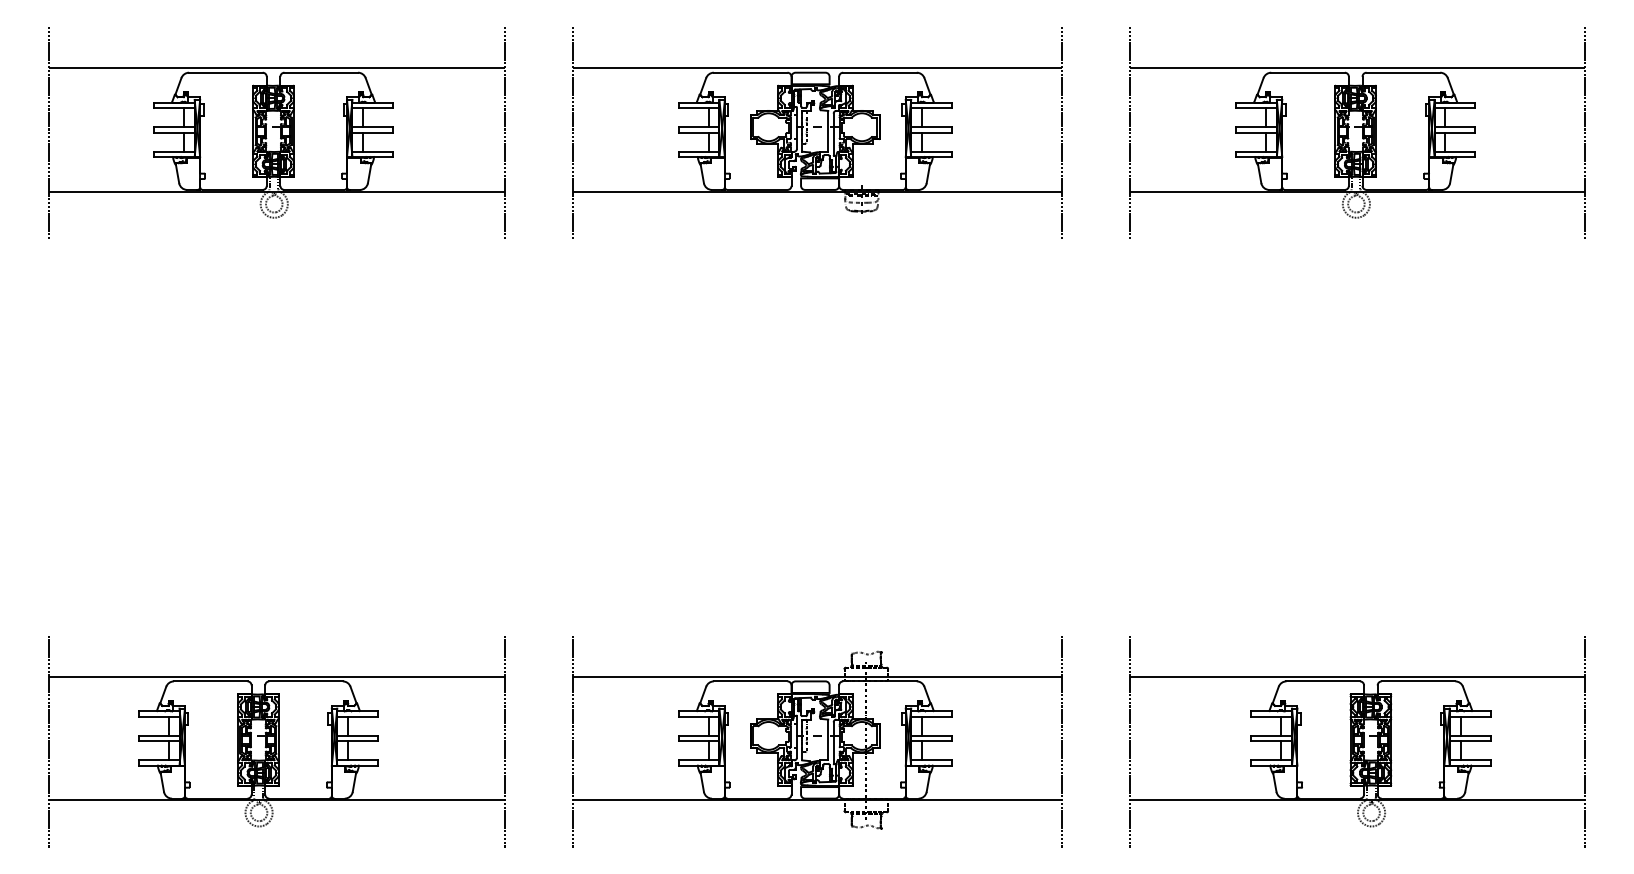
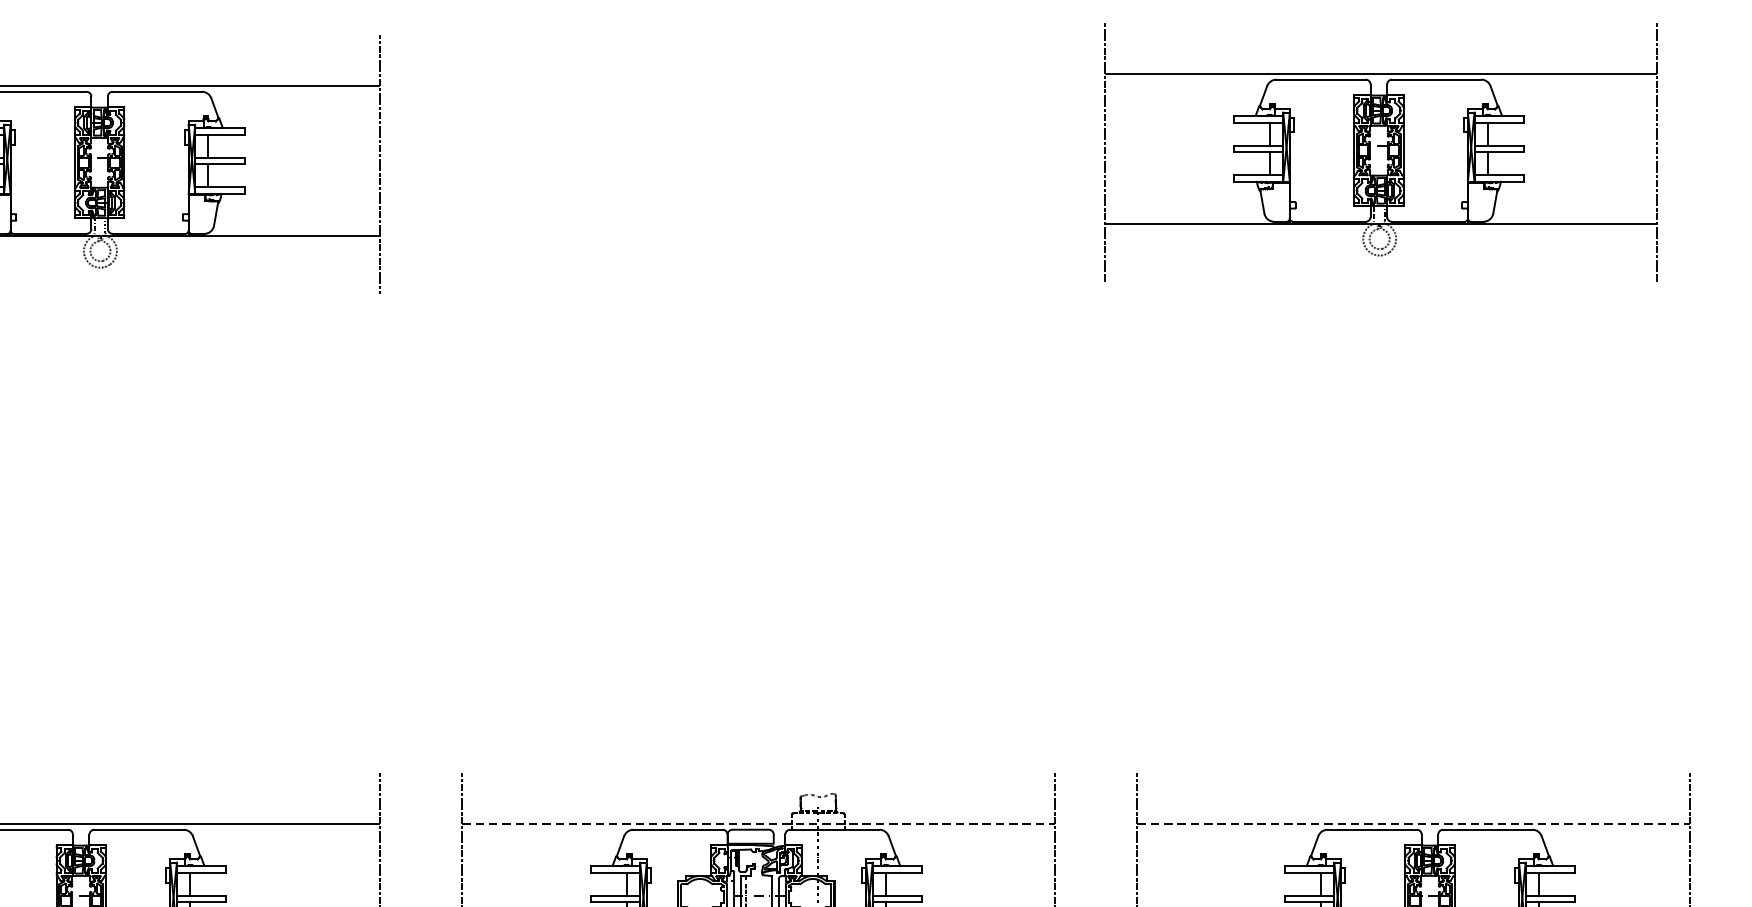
part: (817, 132) -> (759, 164), removed
part: (1357, 132) -> (1381, 152), moved
line: (817, 676) -> (759, 823), solid -> dashed
line: (1357, 676) -> (1413, 823), solid -> dashed

